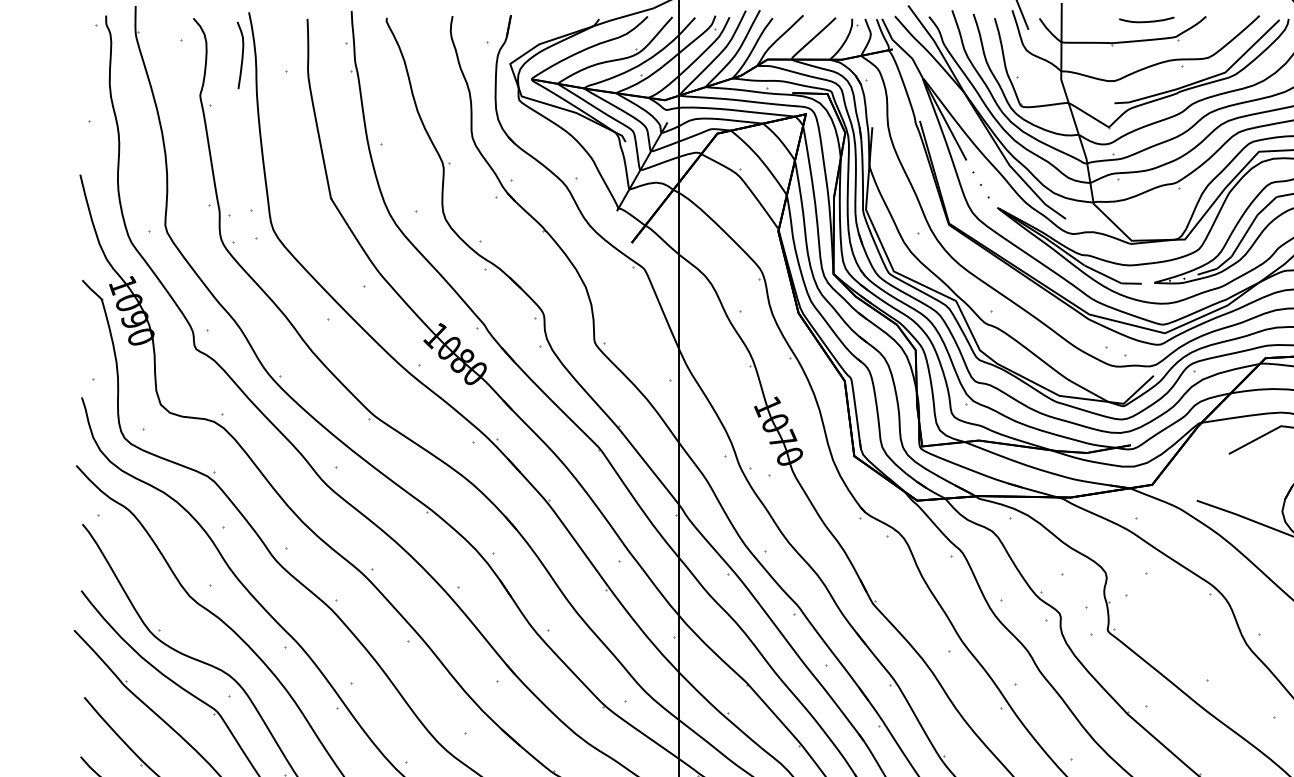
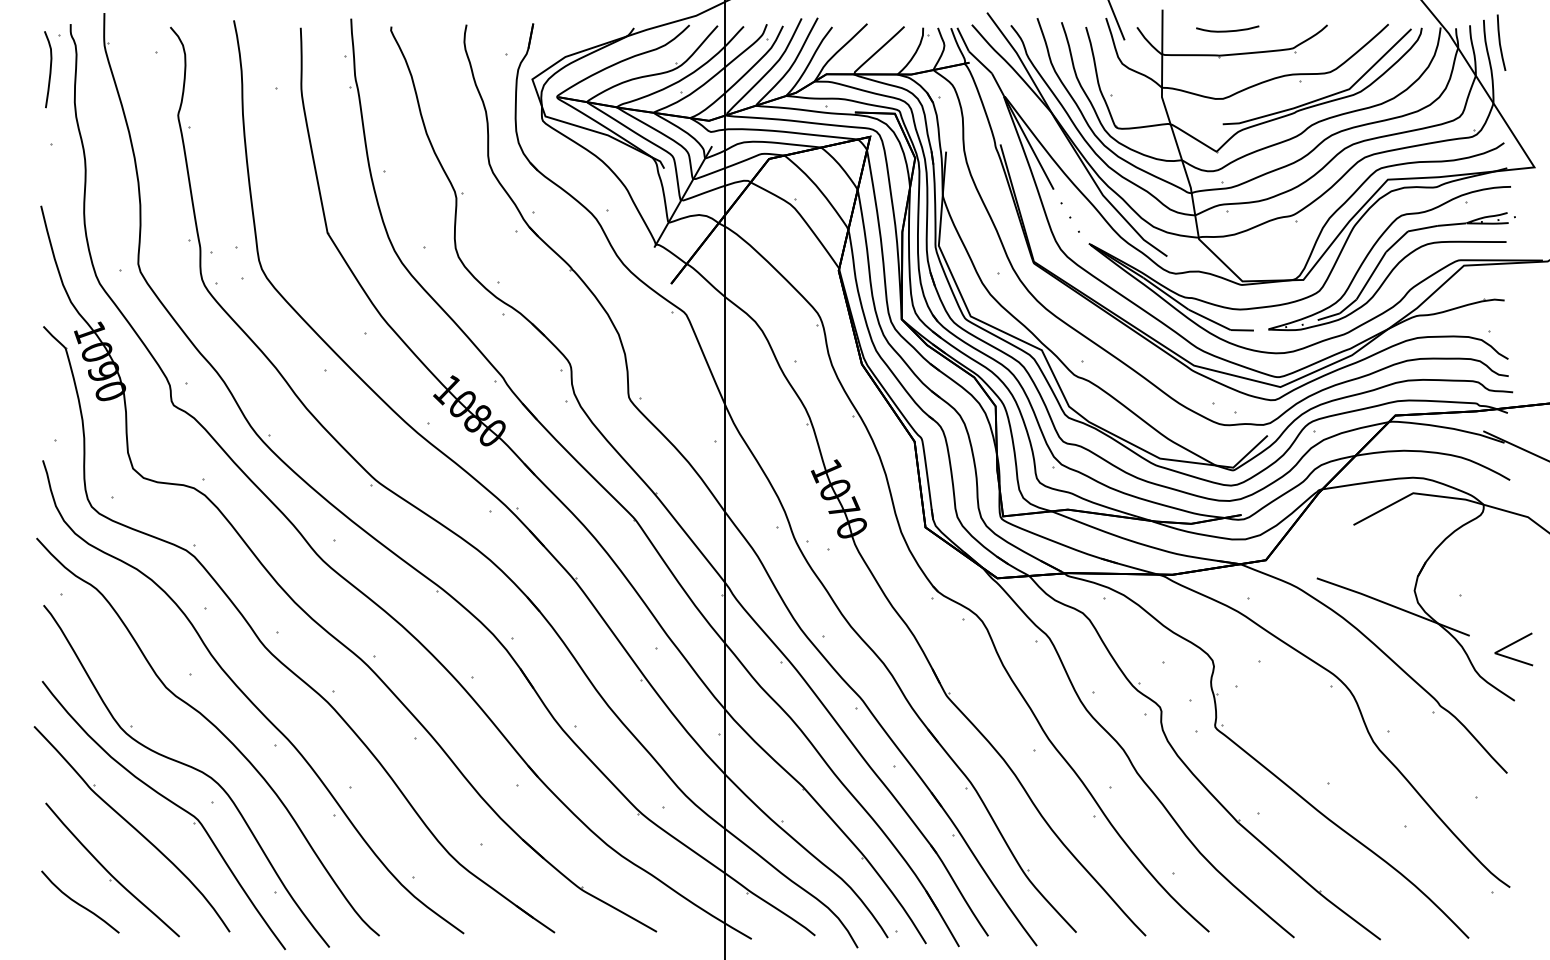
curve: (1146, 21) -> (1227, 30), moved
curve: (241, 55) -> (49, 69), moved

